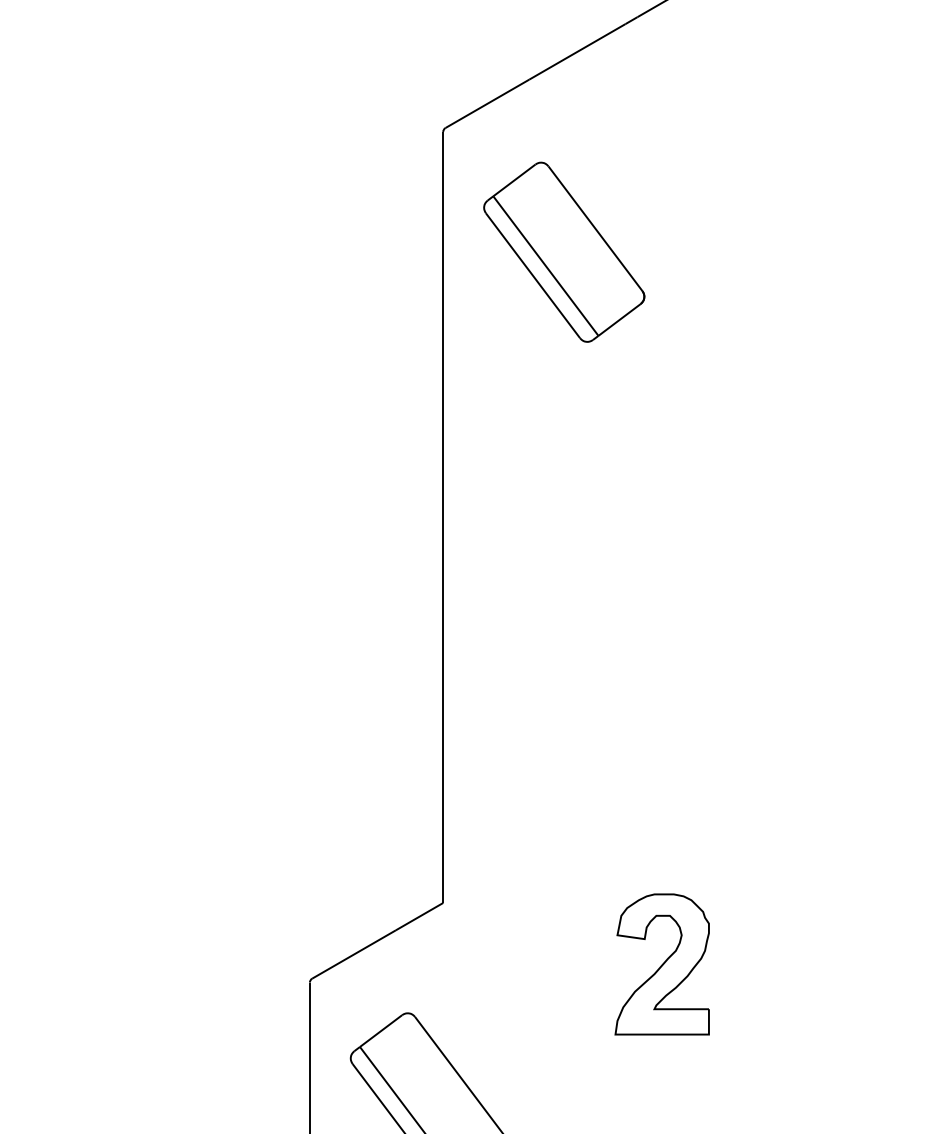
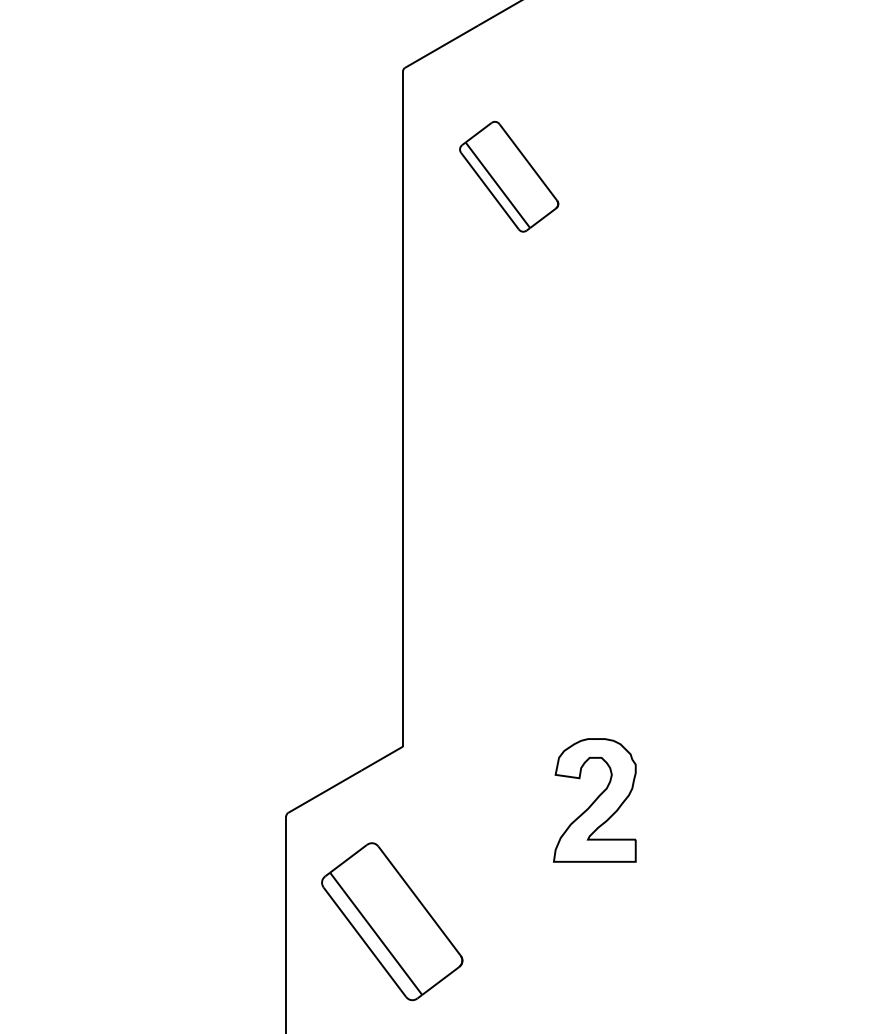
part: (564, 252) -> (509, 176), size x0.7

